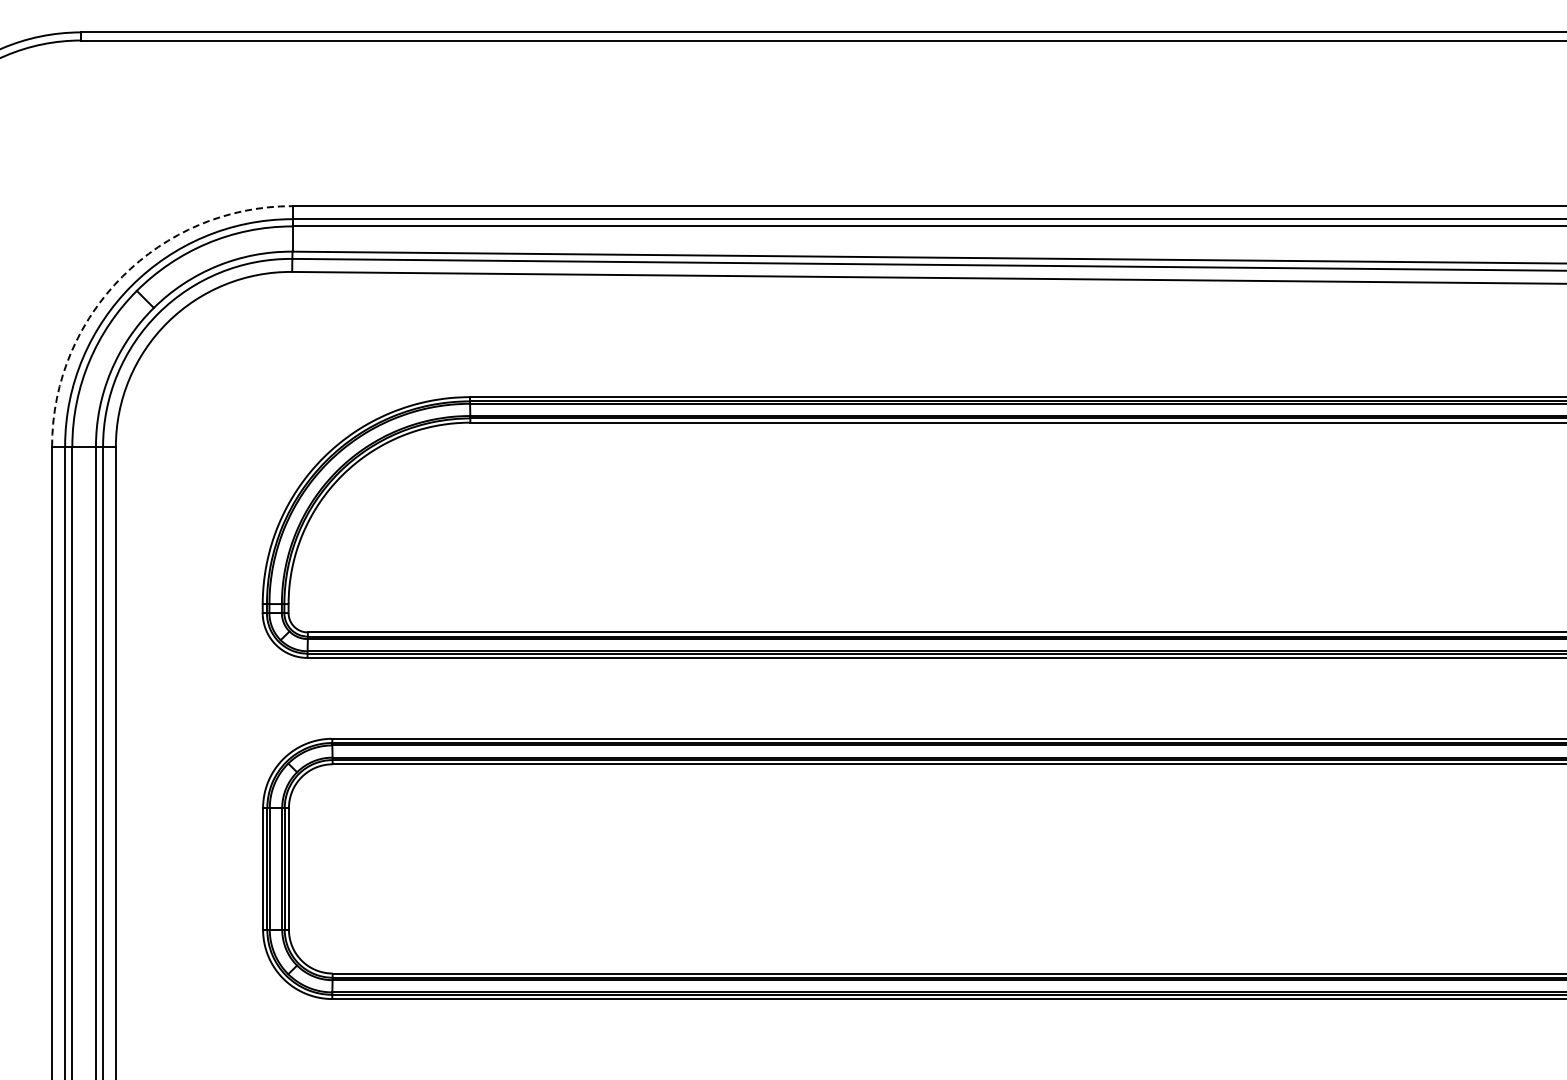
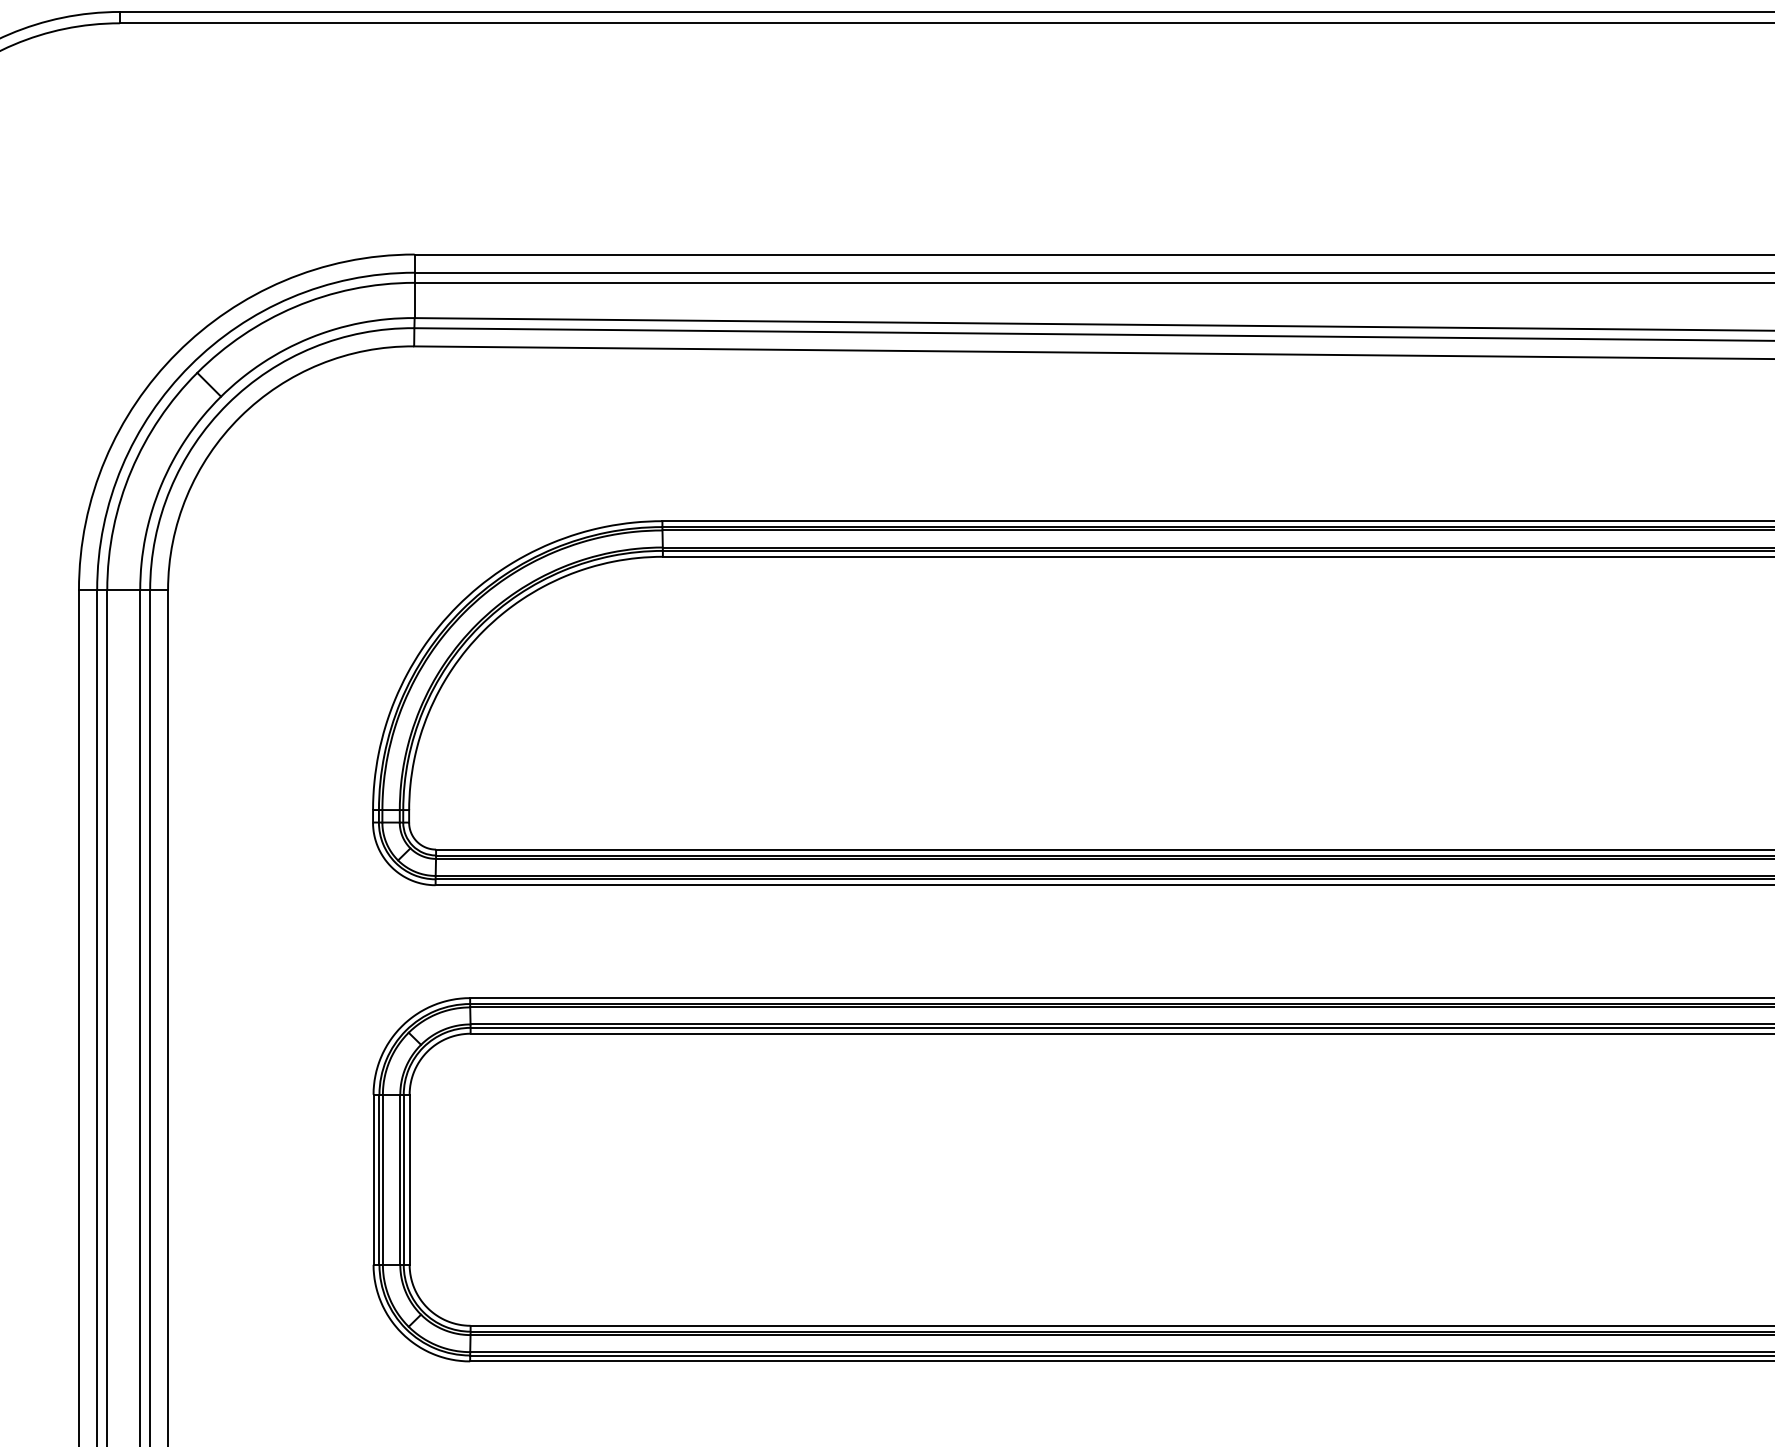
arc: (122, 276) -> (177, 352), dashed -> solid

